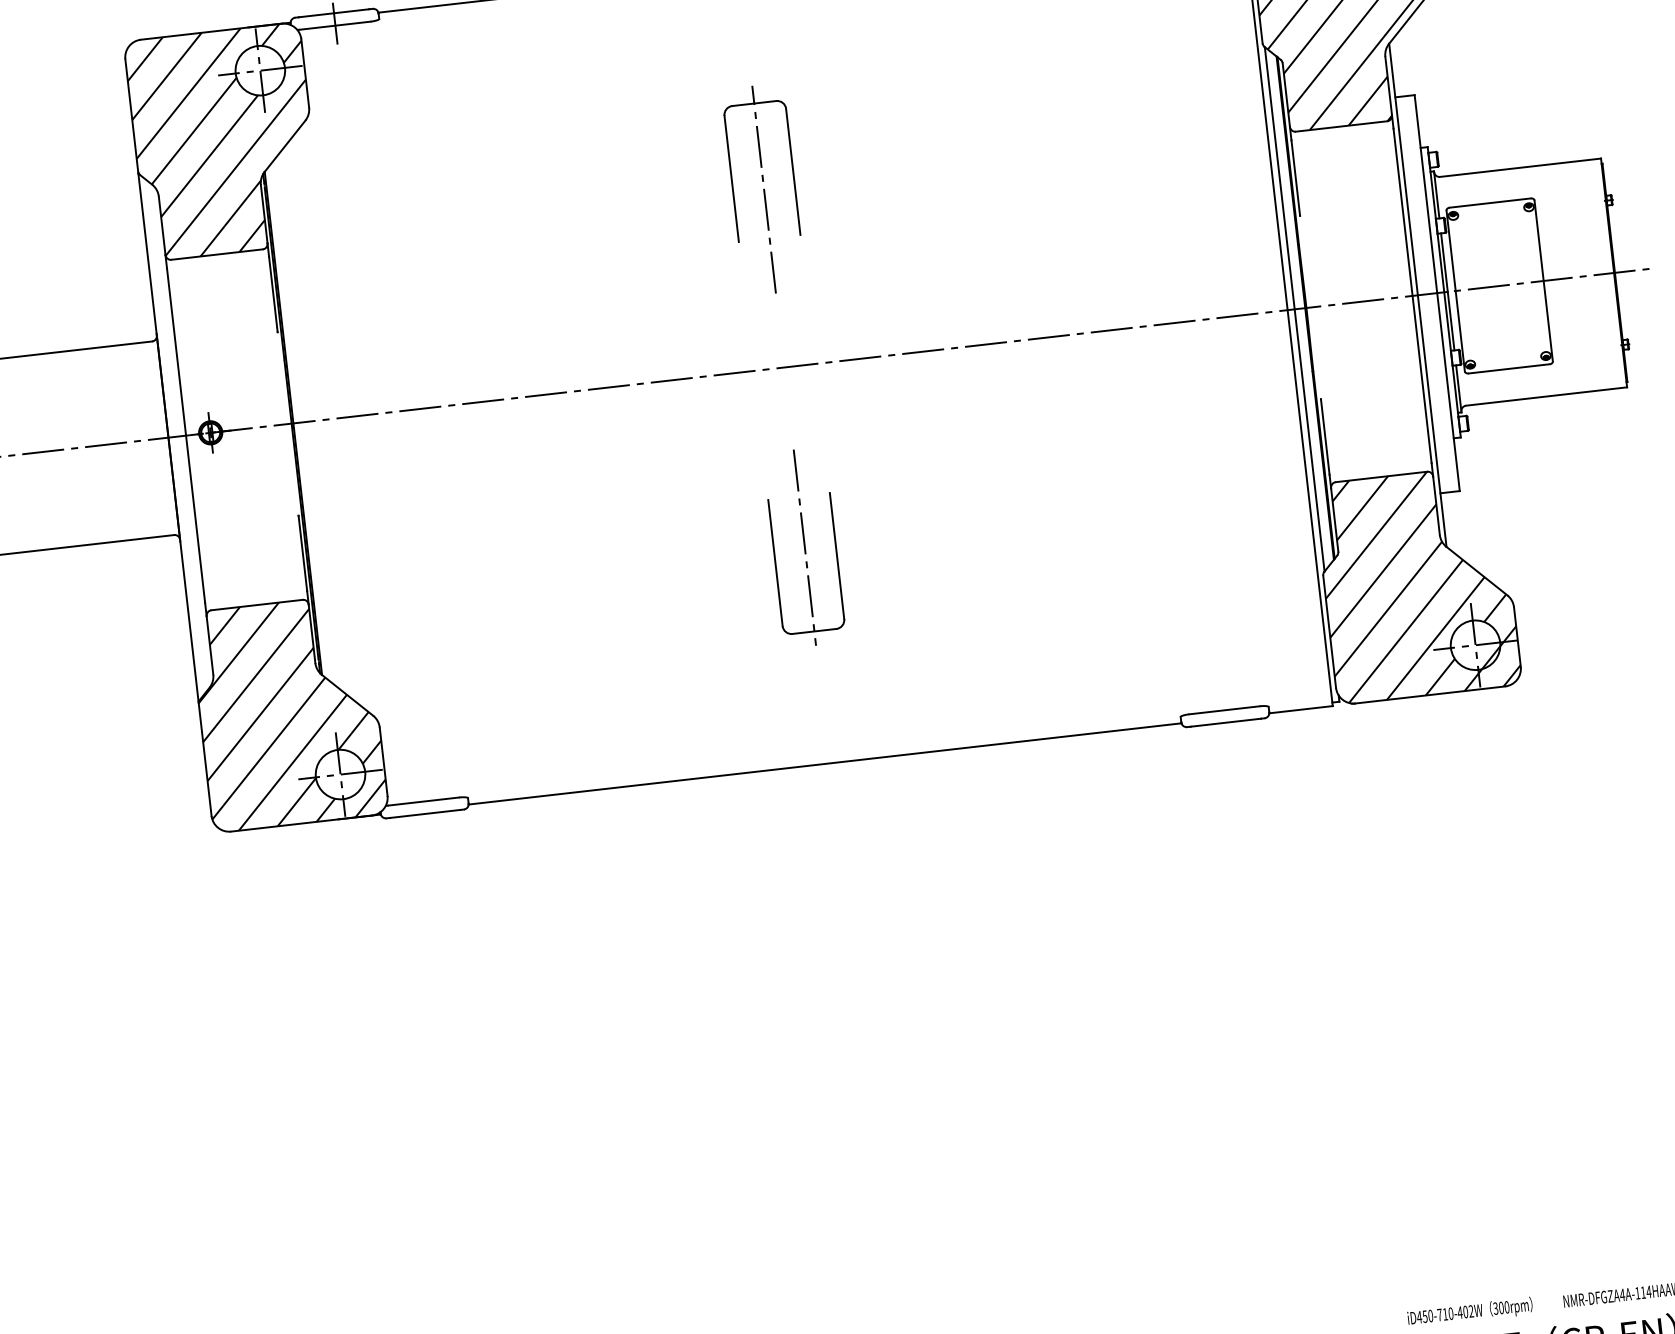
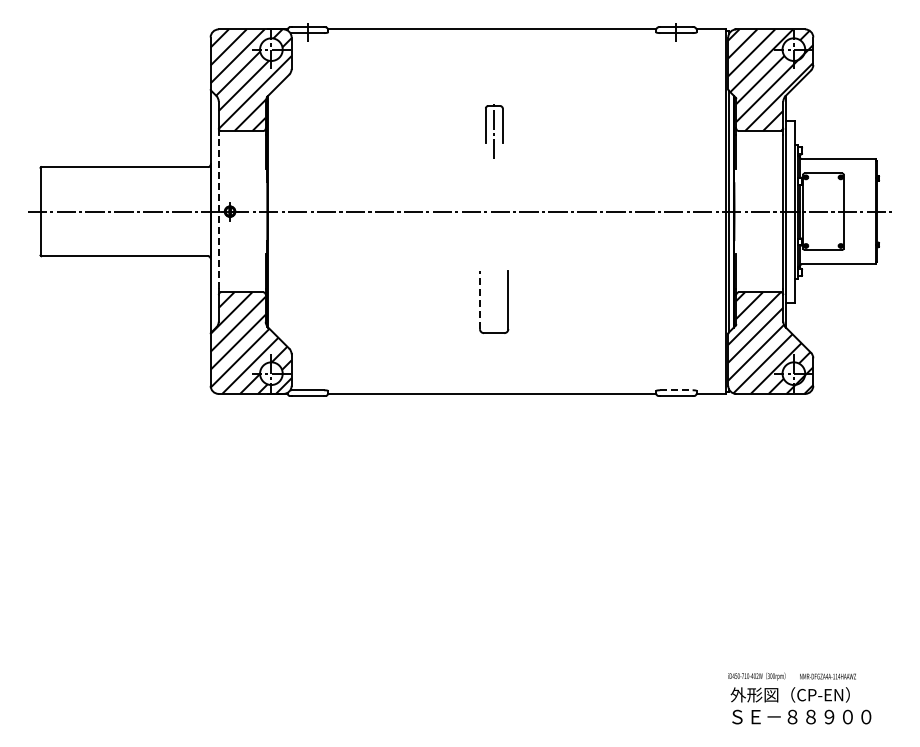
part: (764, 188) -> (494, 129), size x0.6
line: (185, 435) -> (218, 211), solid -> dashed
line: (805, 547) -> (494, 294), removed
line: (774, 561) -> (479, 299), solid -> dashed
line: (1224, 710) -> (676, 390), solid -> dashed

